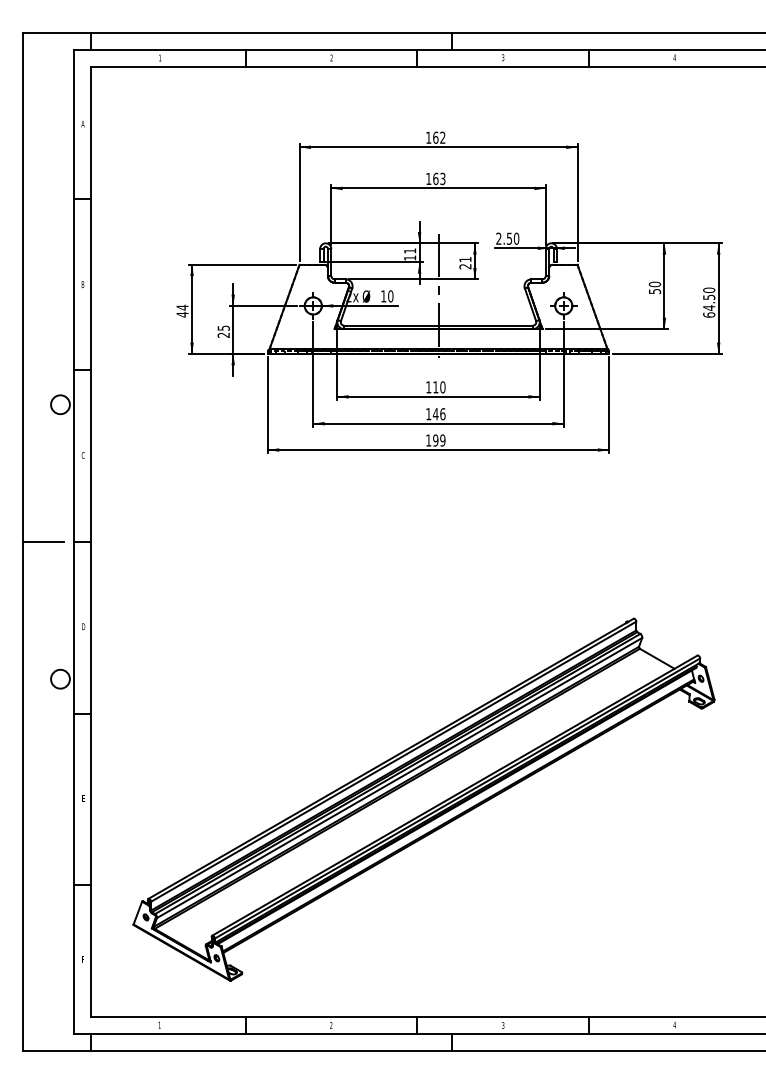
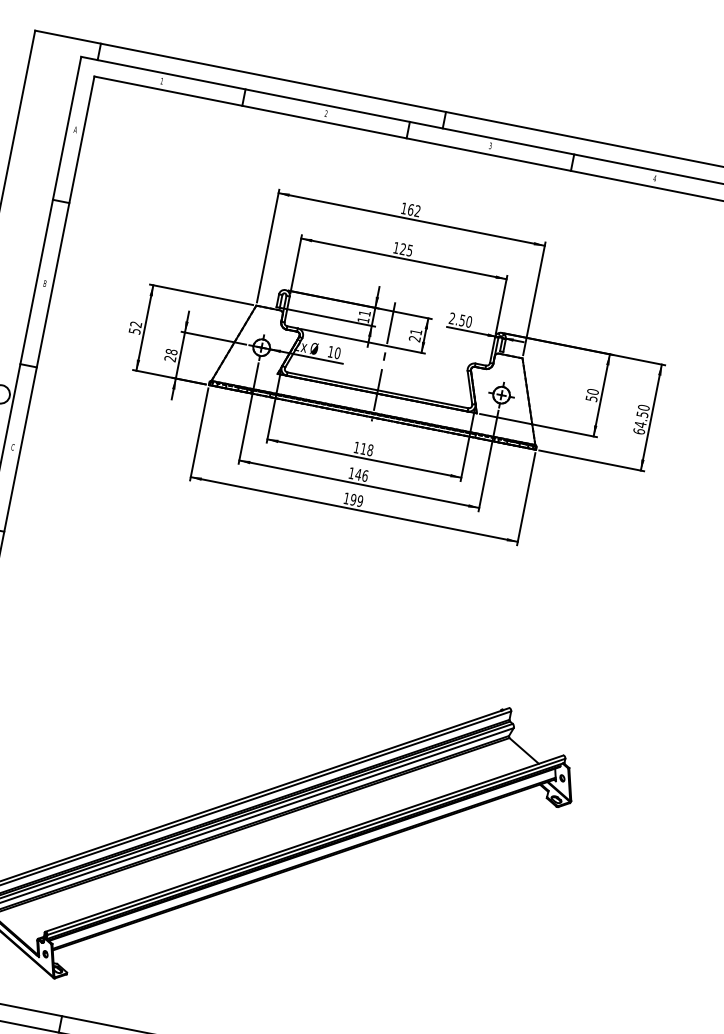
text: (439, 178) -> (406, 249), 163 -> 125
text: (182, 310) -> (135, 327), 44 -> 52
text: (223, 327) -> (171, 351), 25 -> 28
text: (442, 387) -> (369, 450), 110 -> 118

